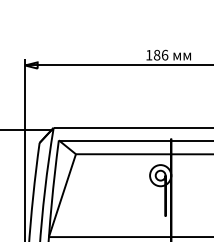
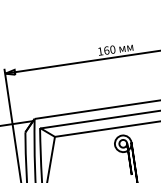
text: (161, 54) -> (110, 49), 186 -> 160

